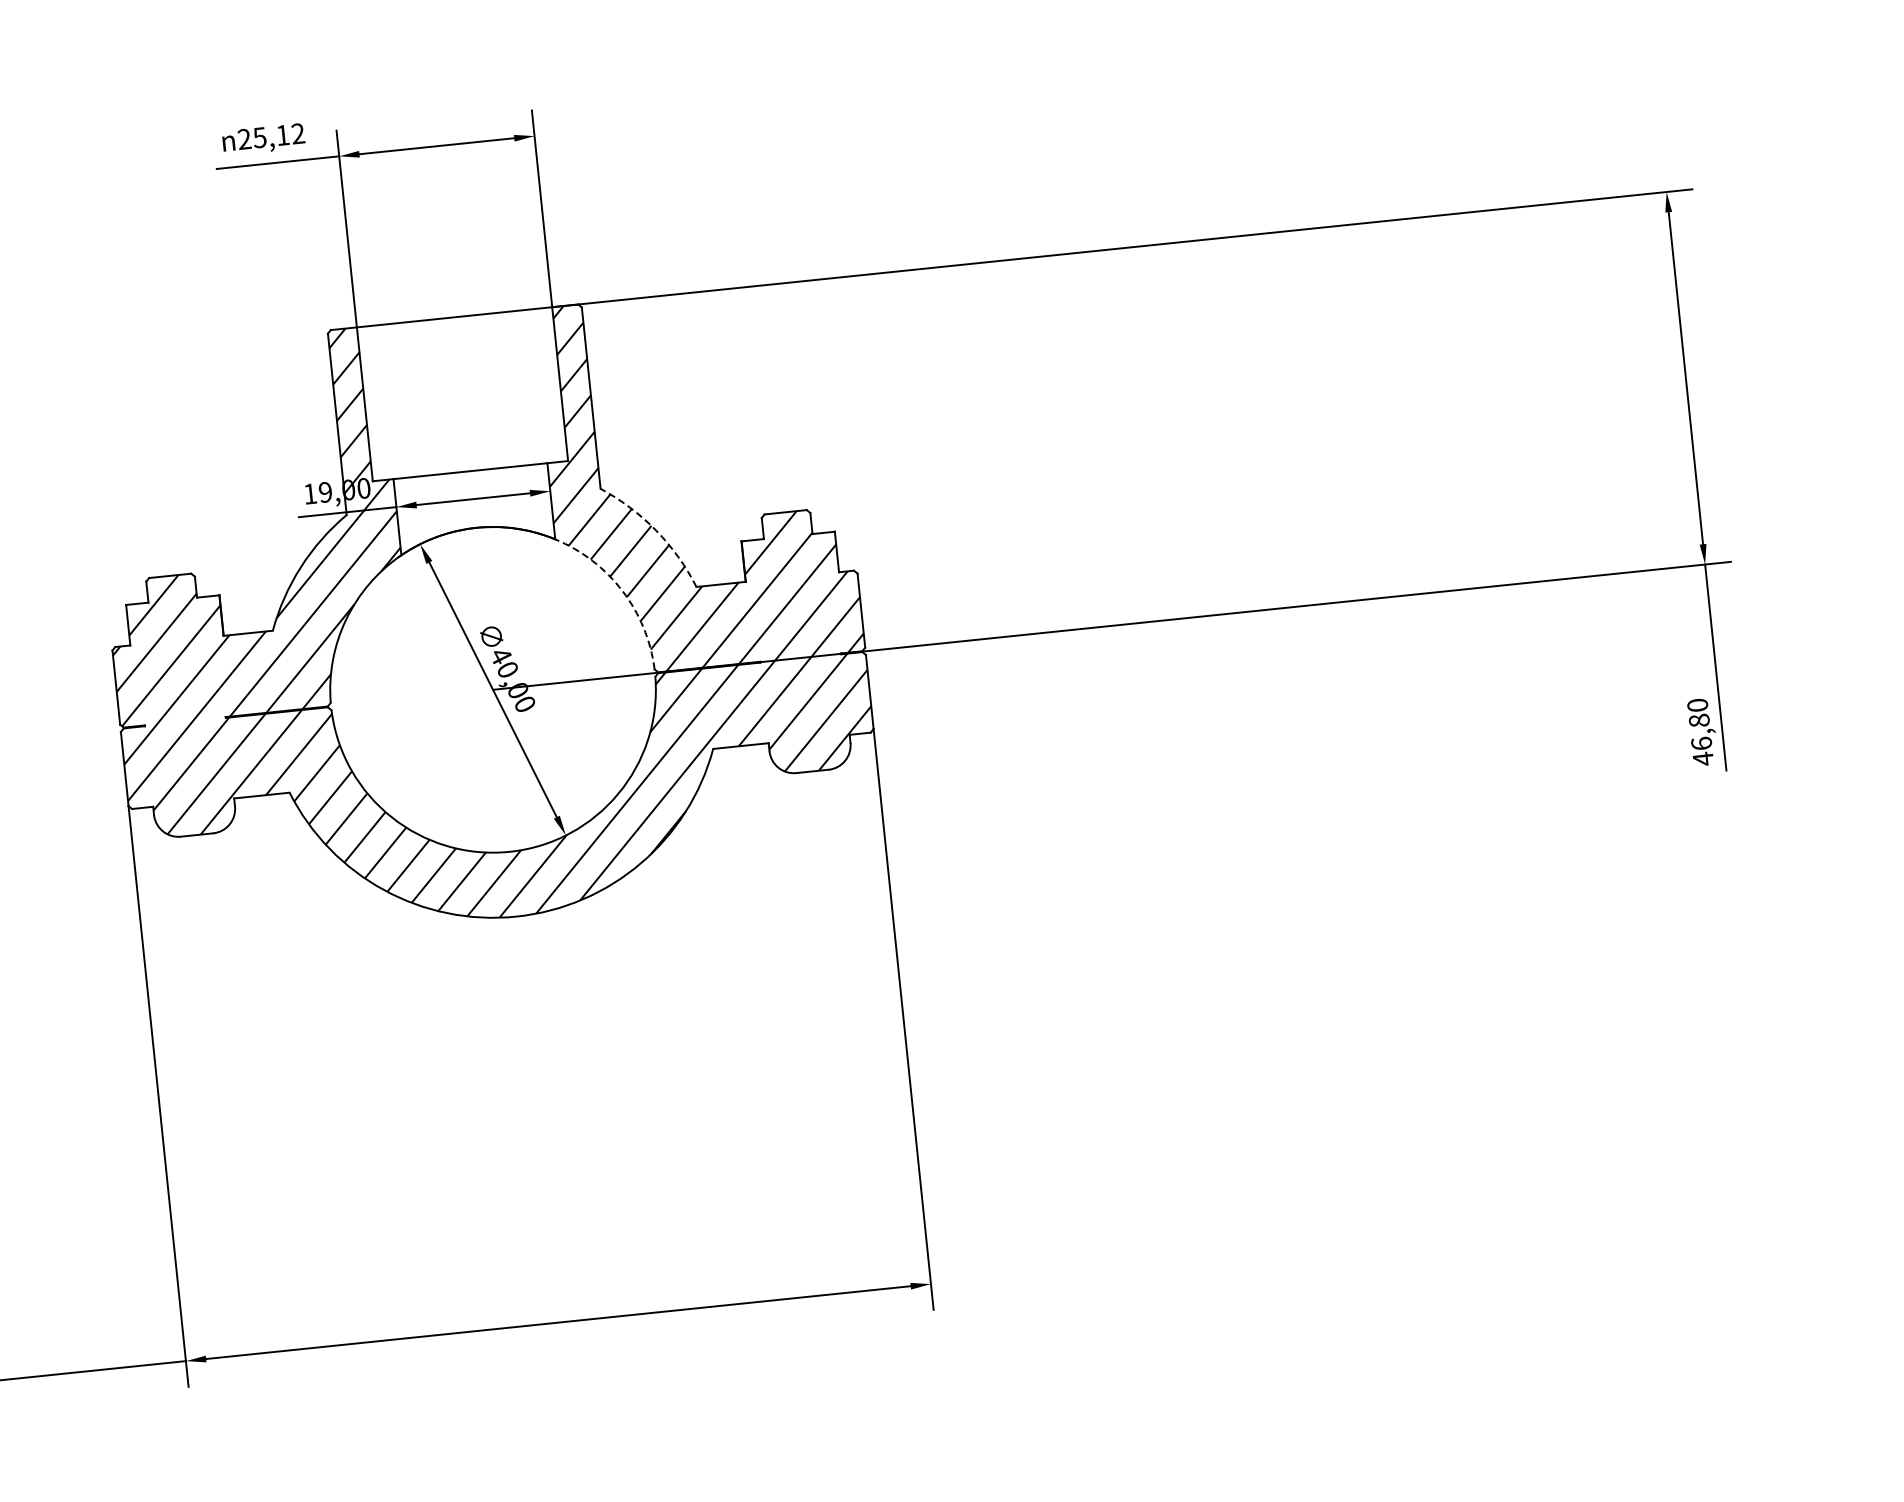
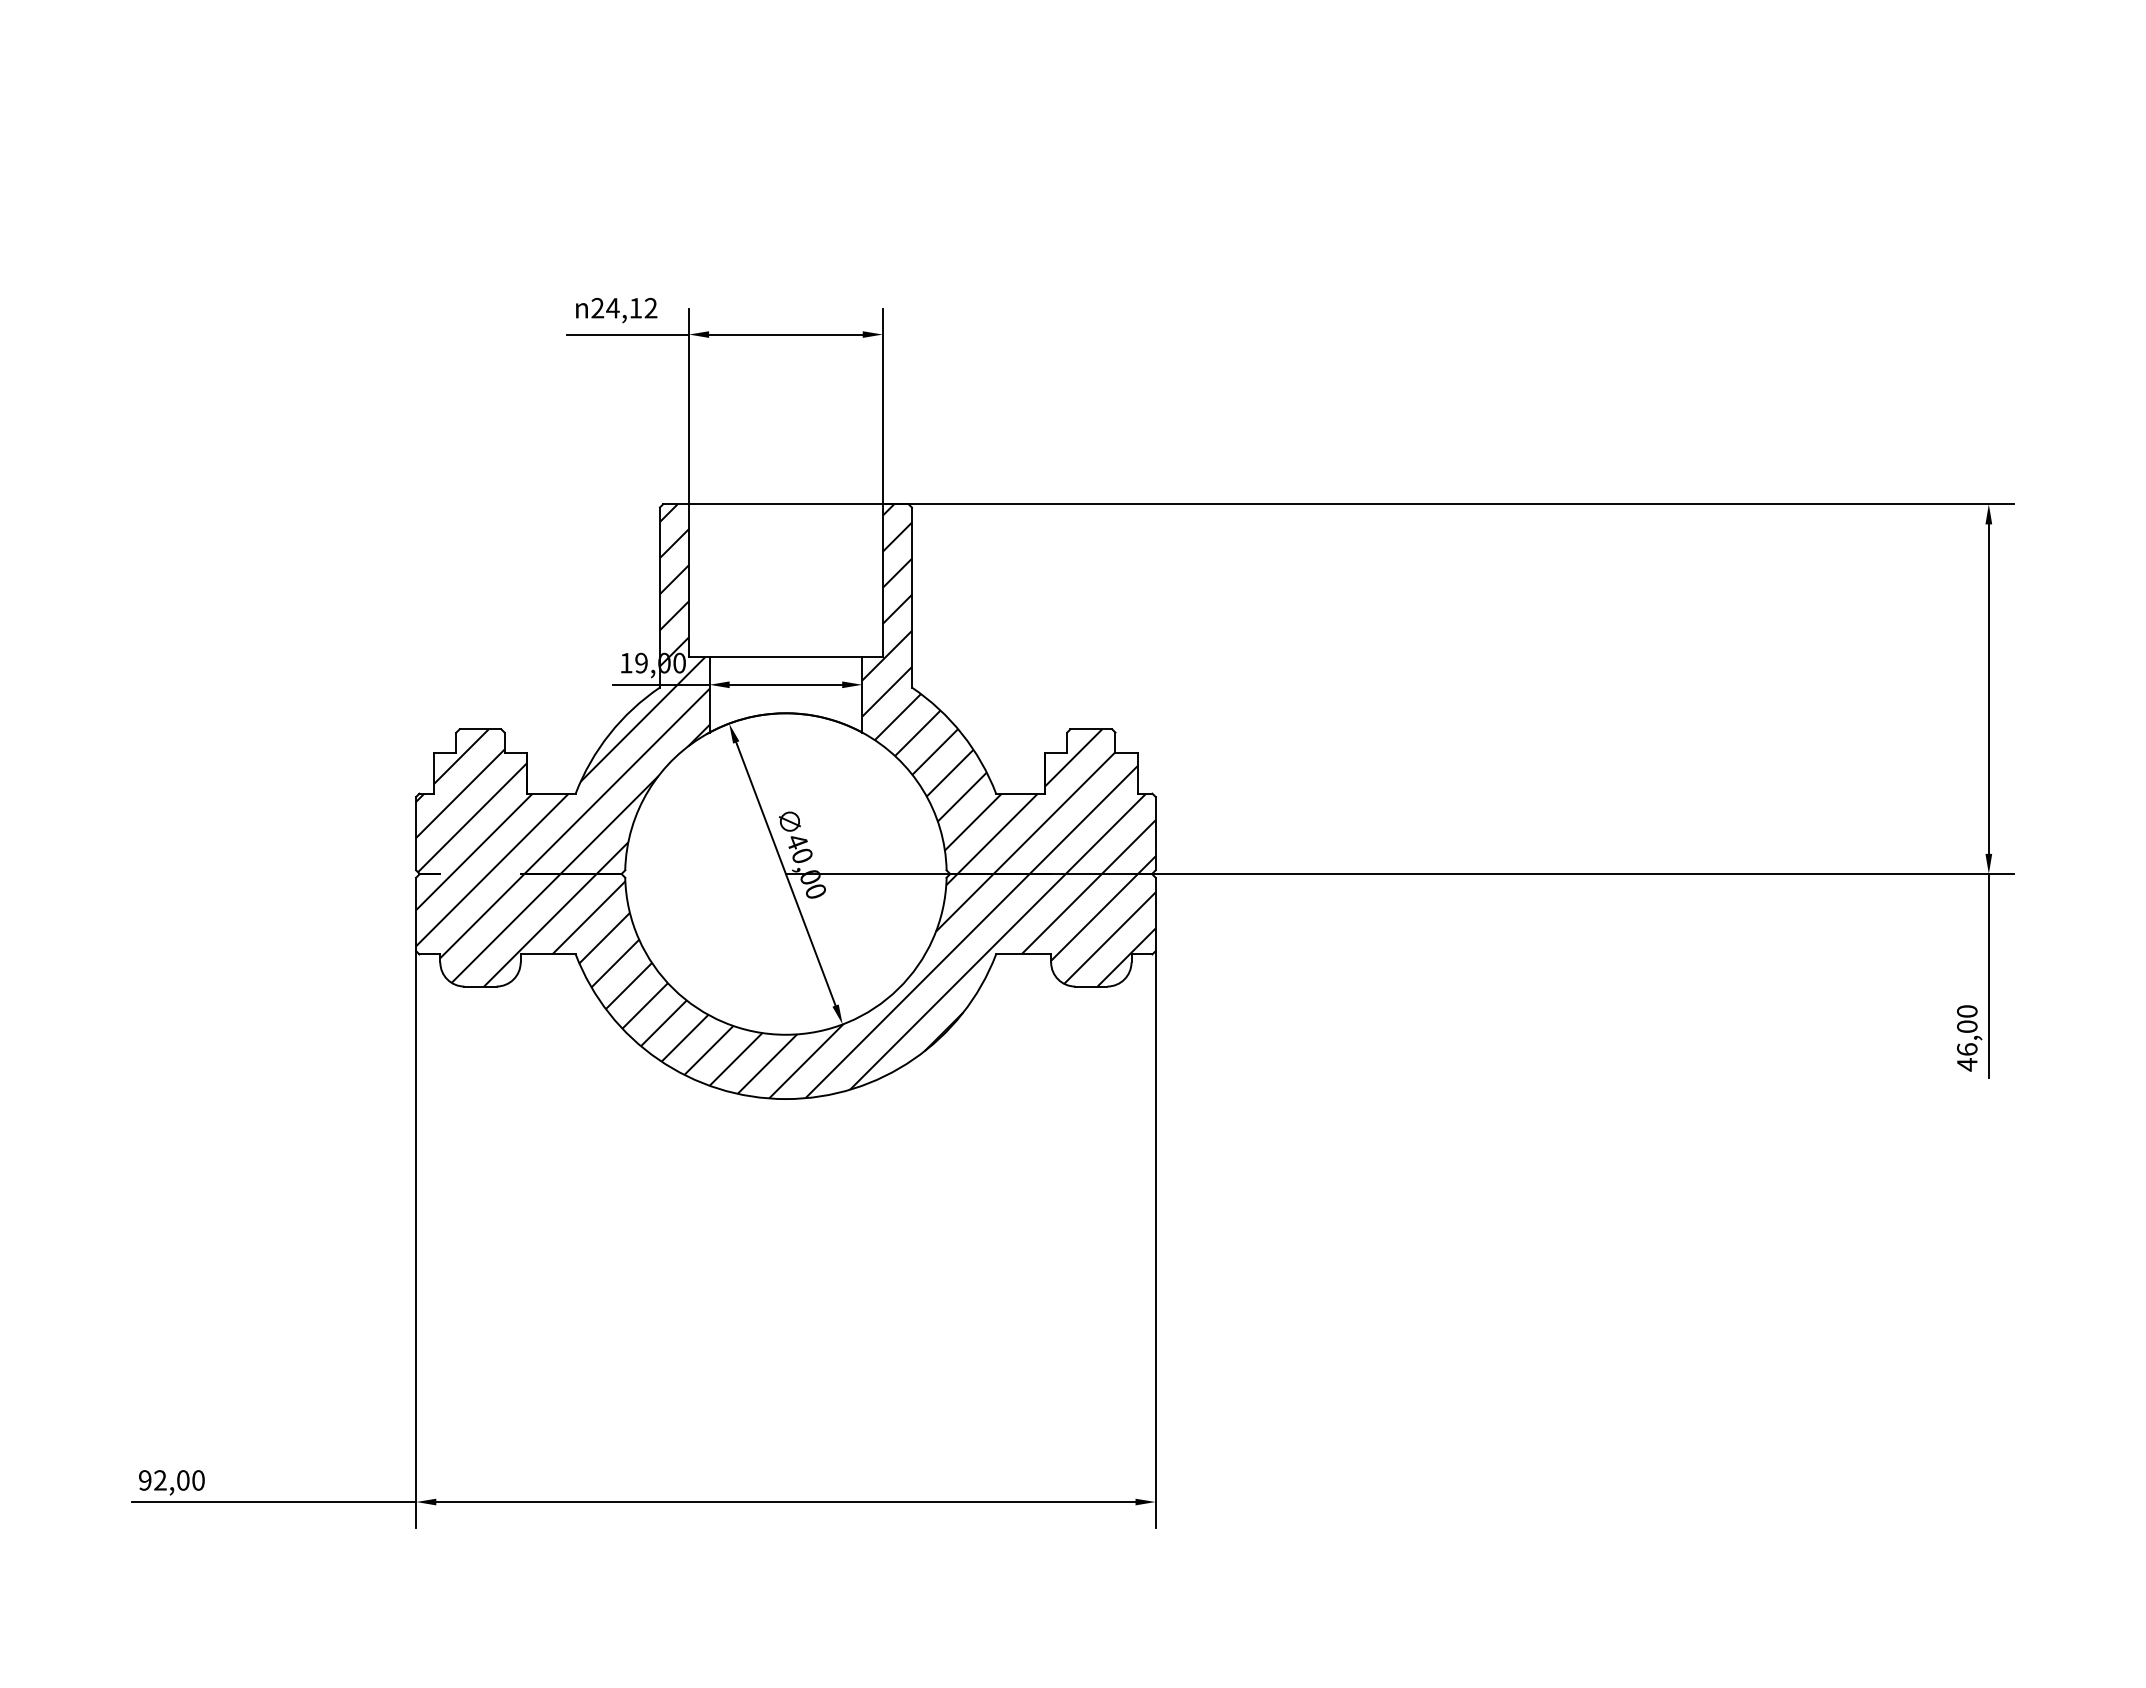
text: (259, 138) -> (612, 308), 25,12 -> 24,12
arc: (656, 530) -> (962, 734), dashed -> solid
arc: (622, 591) -> (923, 790), dashed -> solid
text: (1699, 720) -> (1967, 1026), 46,80 -> 46,00

